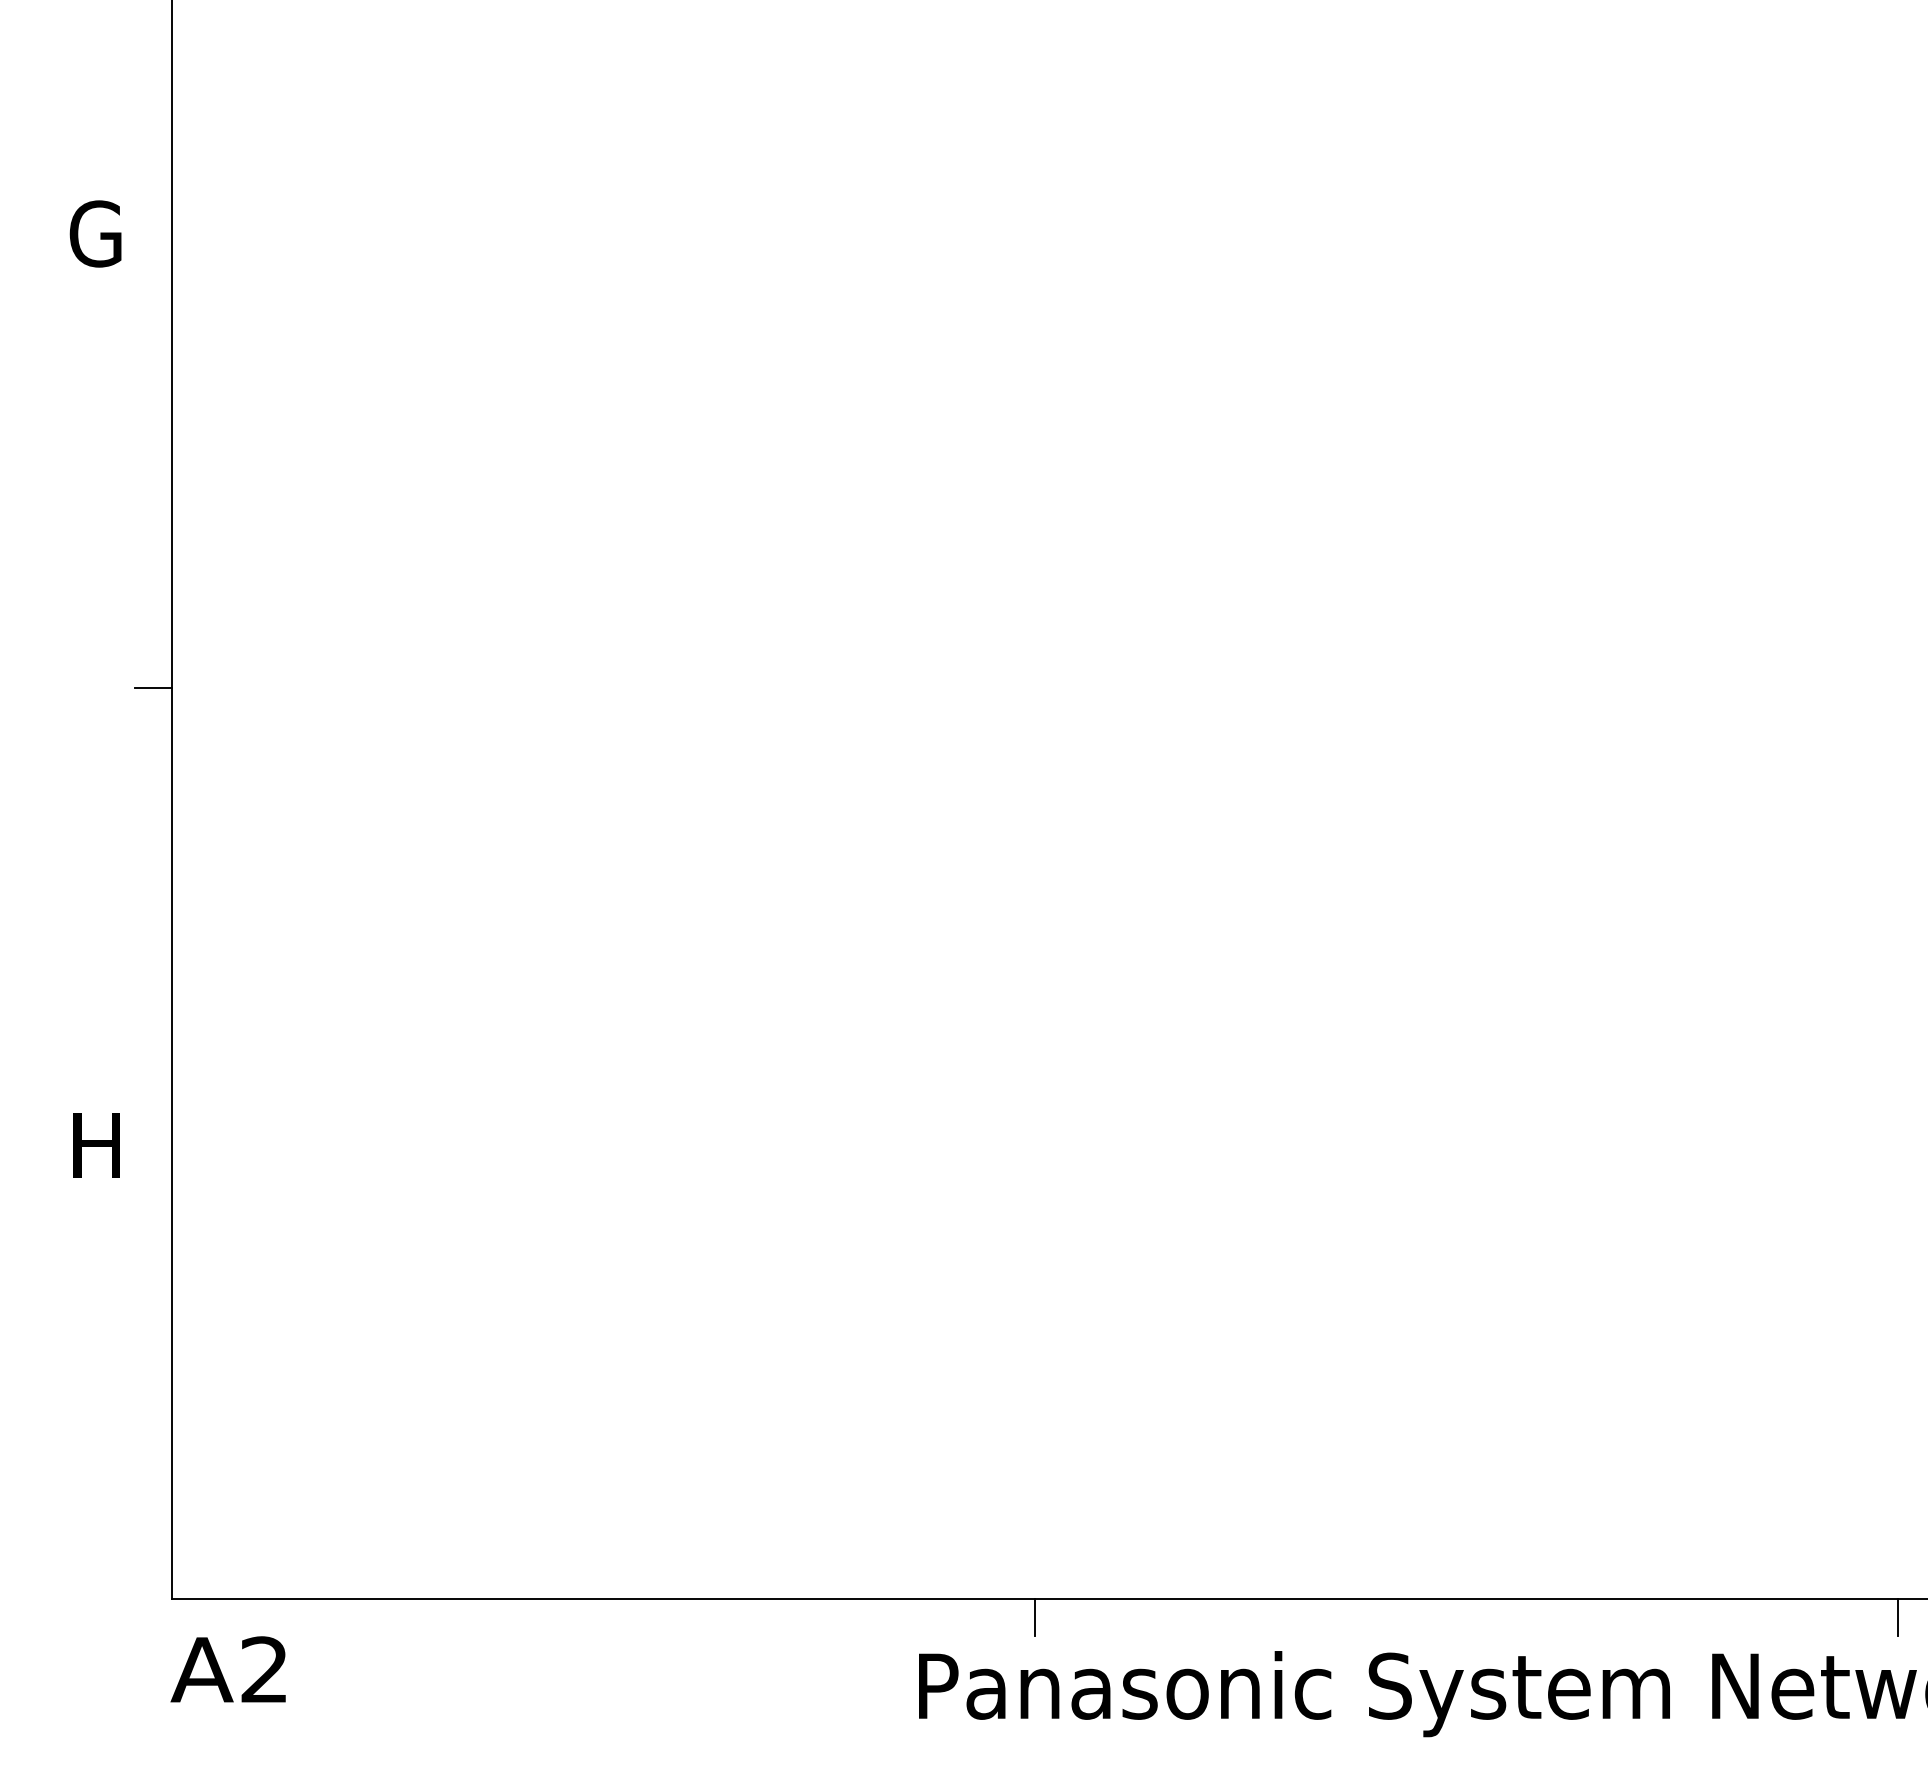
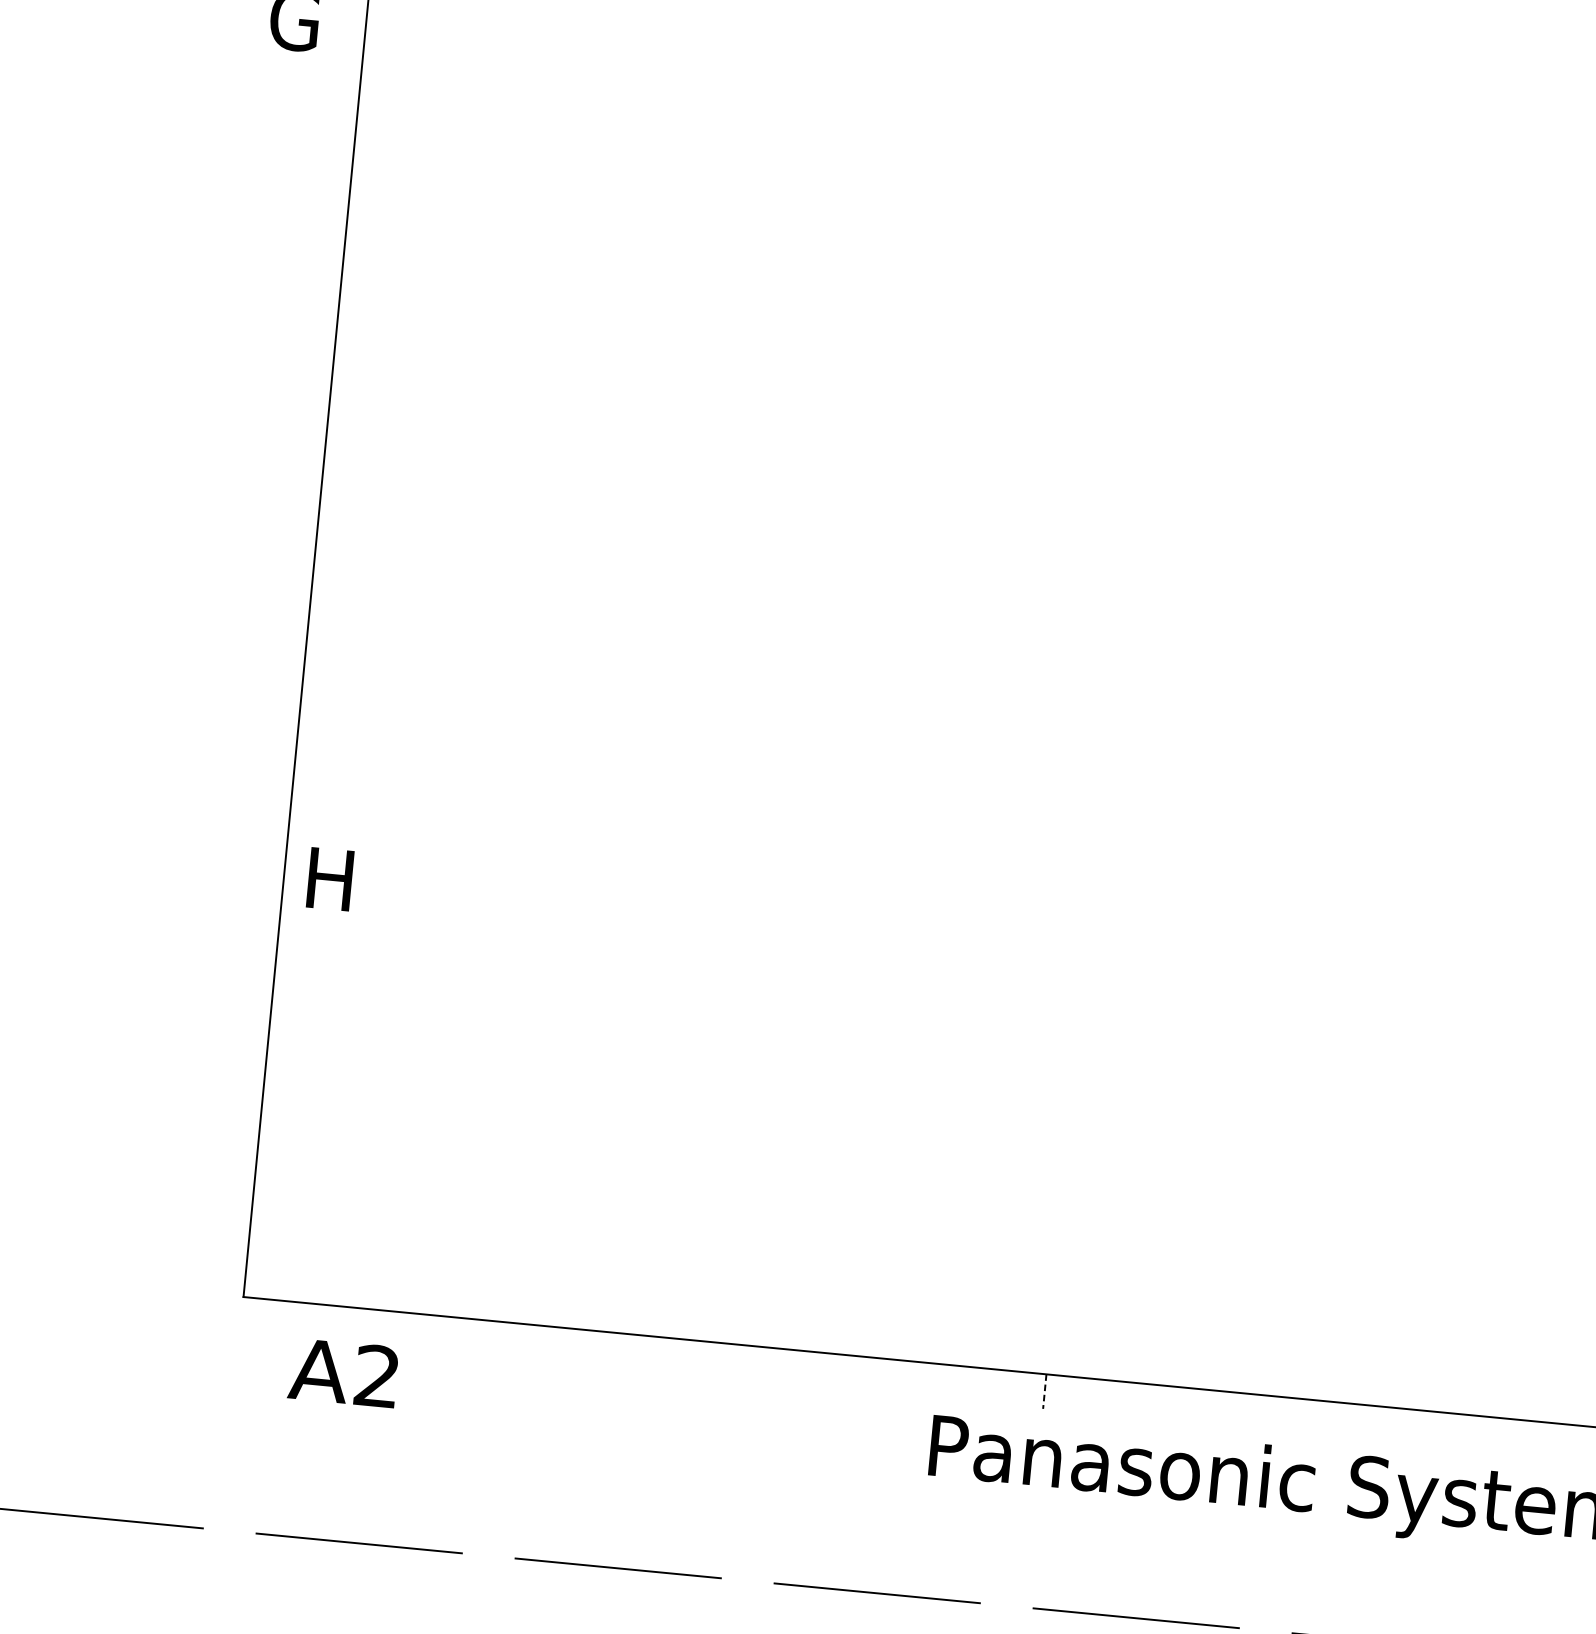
line: (153, 687) -> (307, 447), removed
text: (96, 1145) -> (330, 879), moved
line: (1034, 1617) -> (1044, 1391), solid -> dashed
text: (227, 1669) -> (342, 1372), moved

